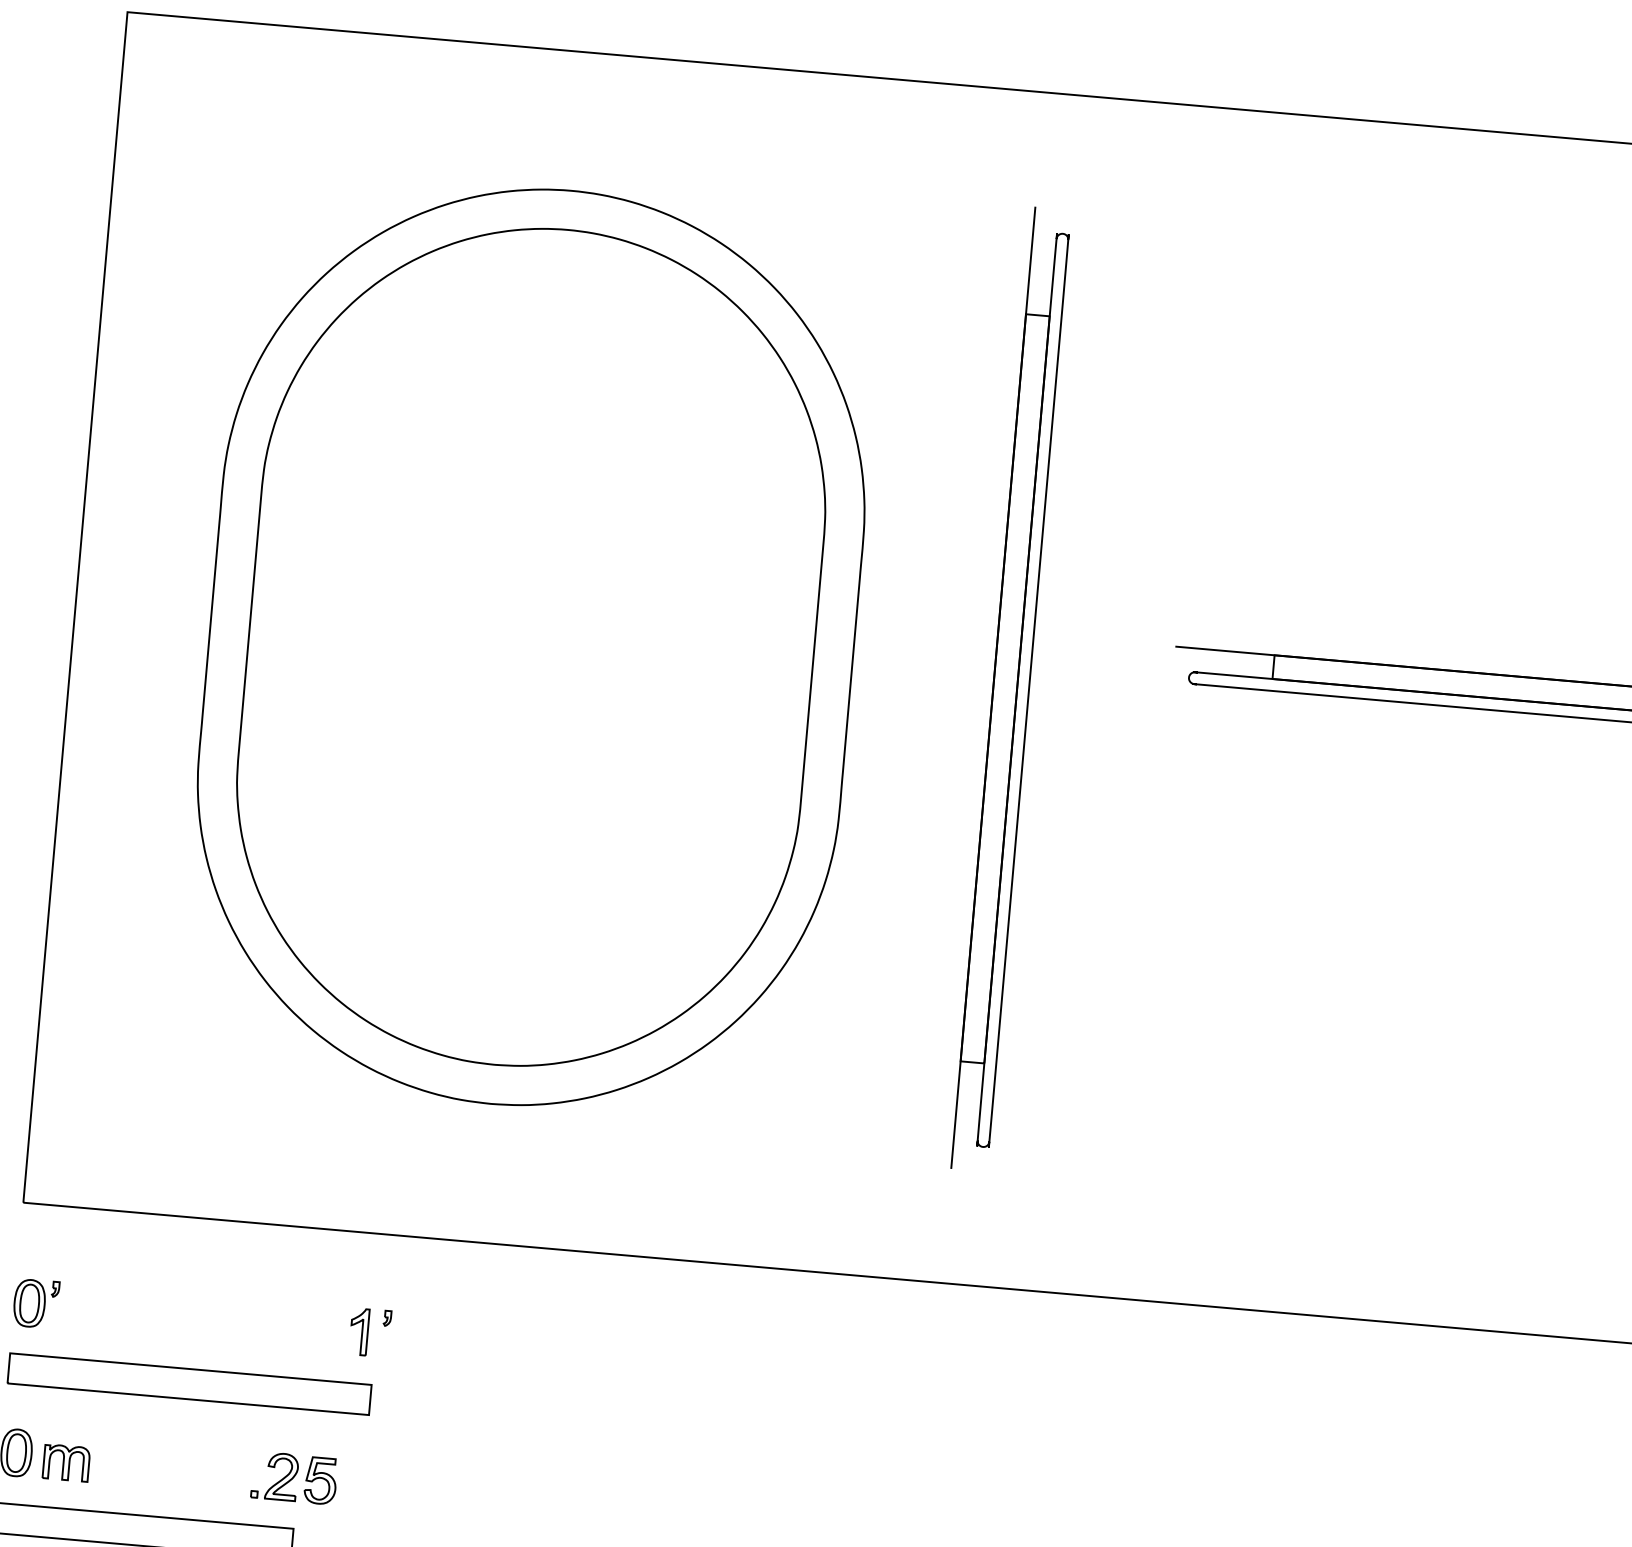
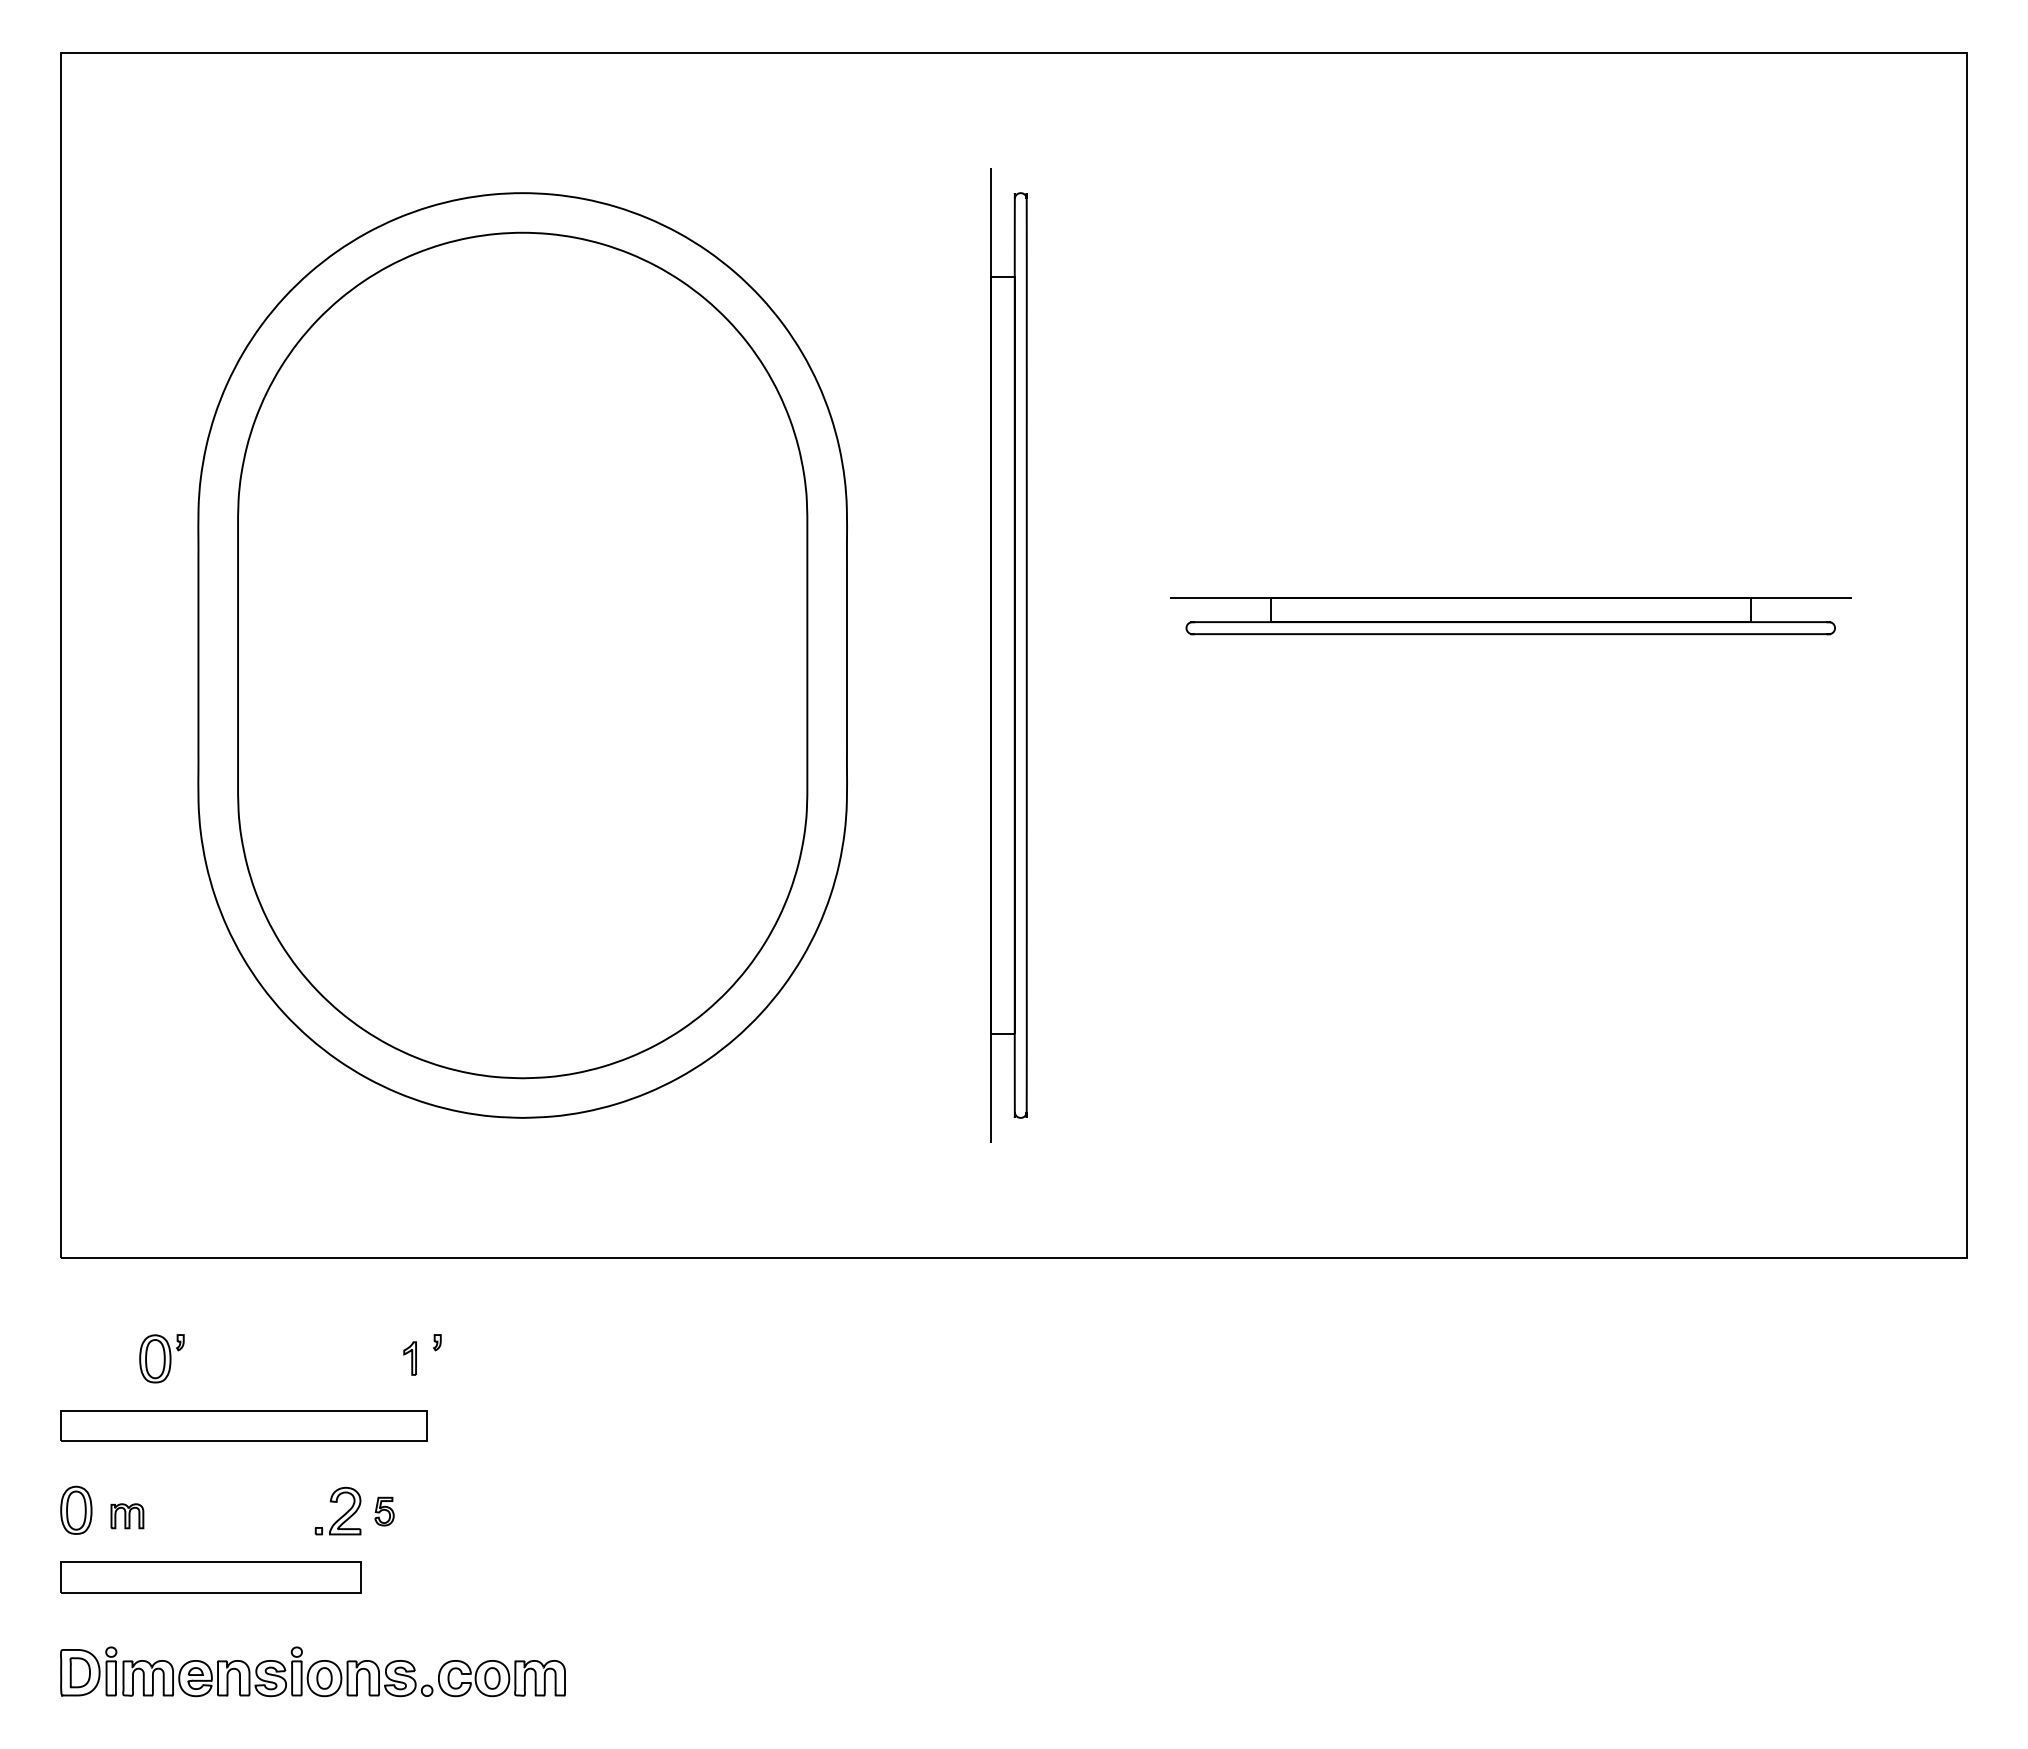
part: (35, 1303) -> (161, 1358), moved
part: (358, 1331) -> (409, 1358), size x0.7
part: (66, 1463) -> (127, 1516), size x0.7
part: (320, 1480) -> (384, 1511), size x0.6

